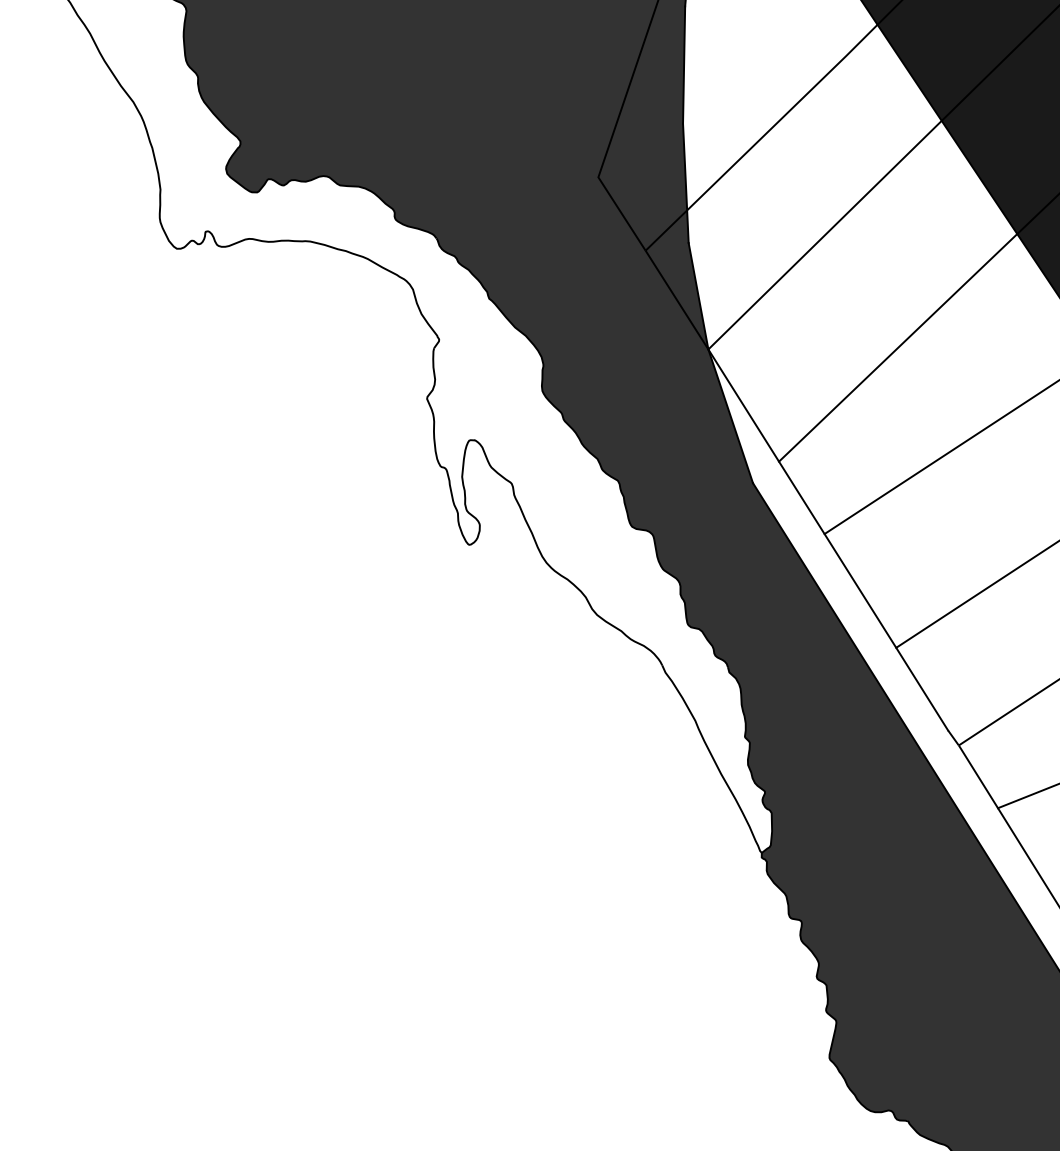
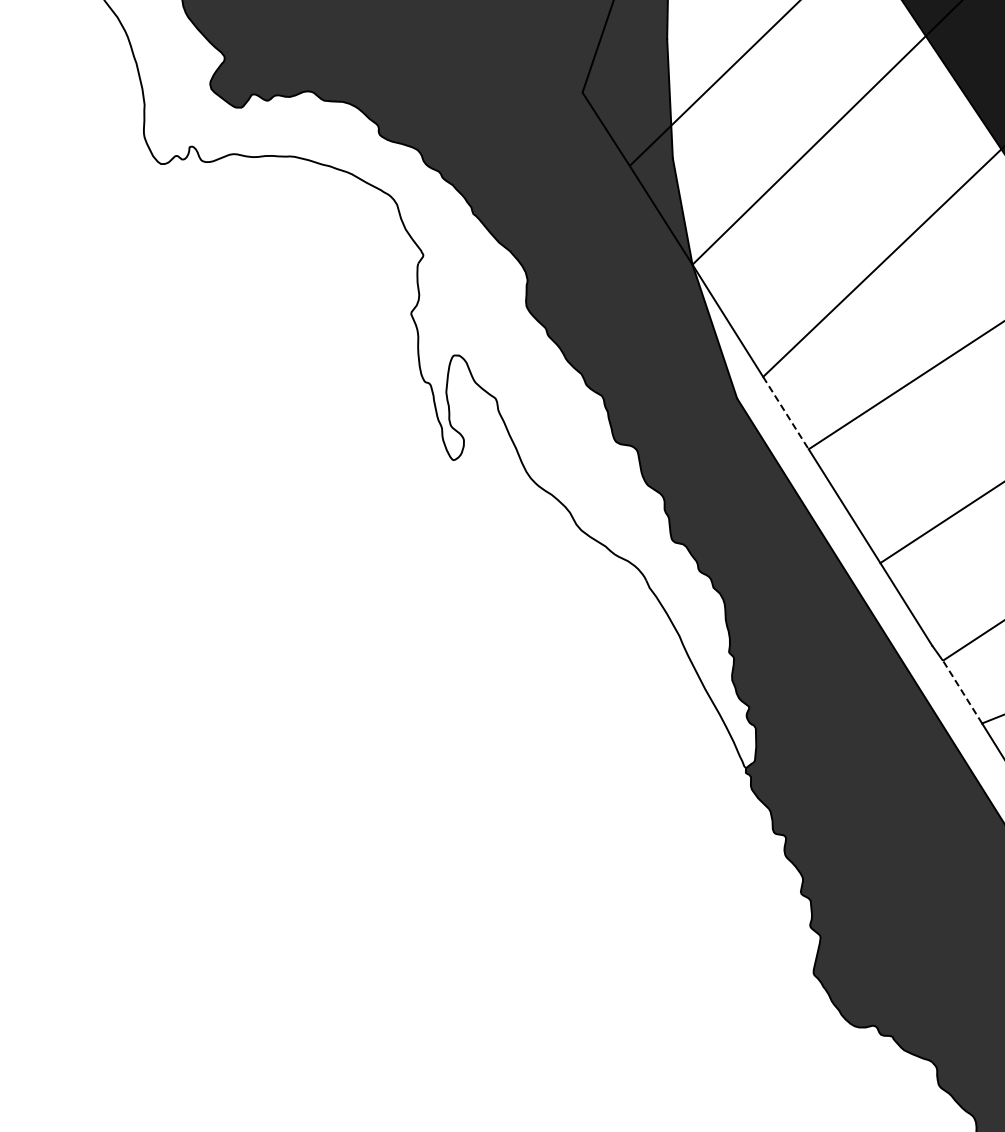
line: (801, 497) -> (785, 412), solid -> dashed
line: (977, 776) -> (961, 691), solid -> dashed

